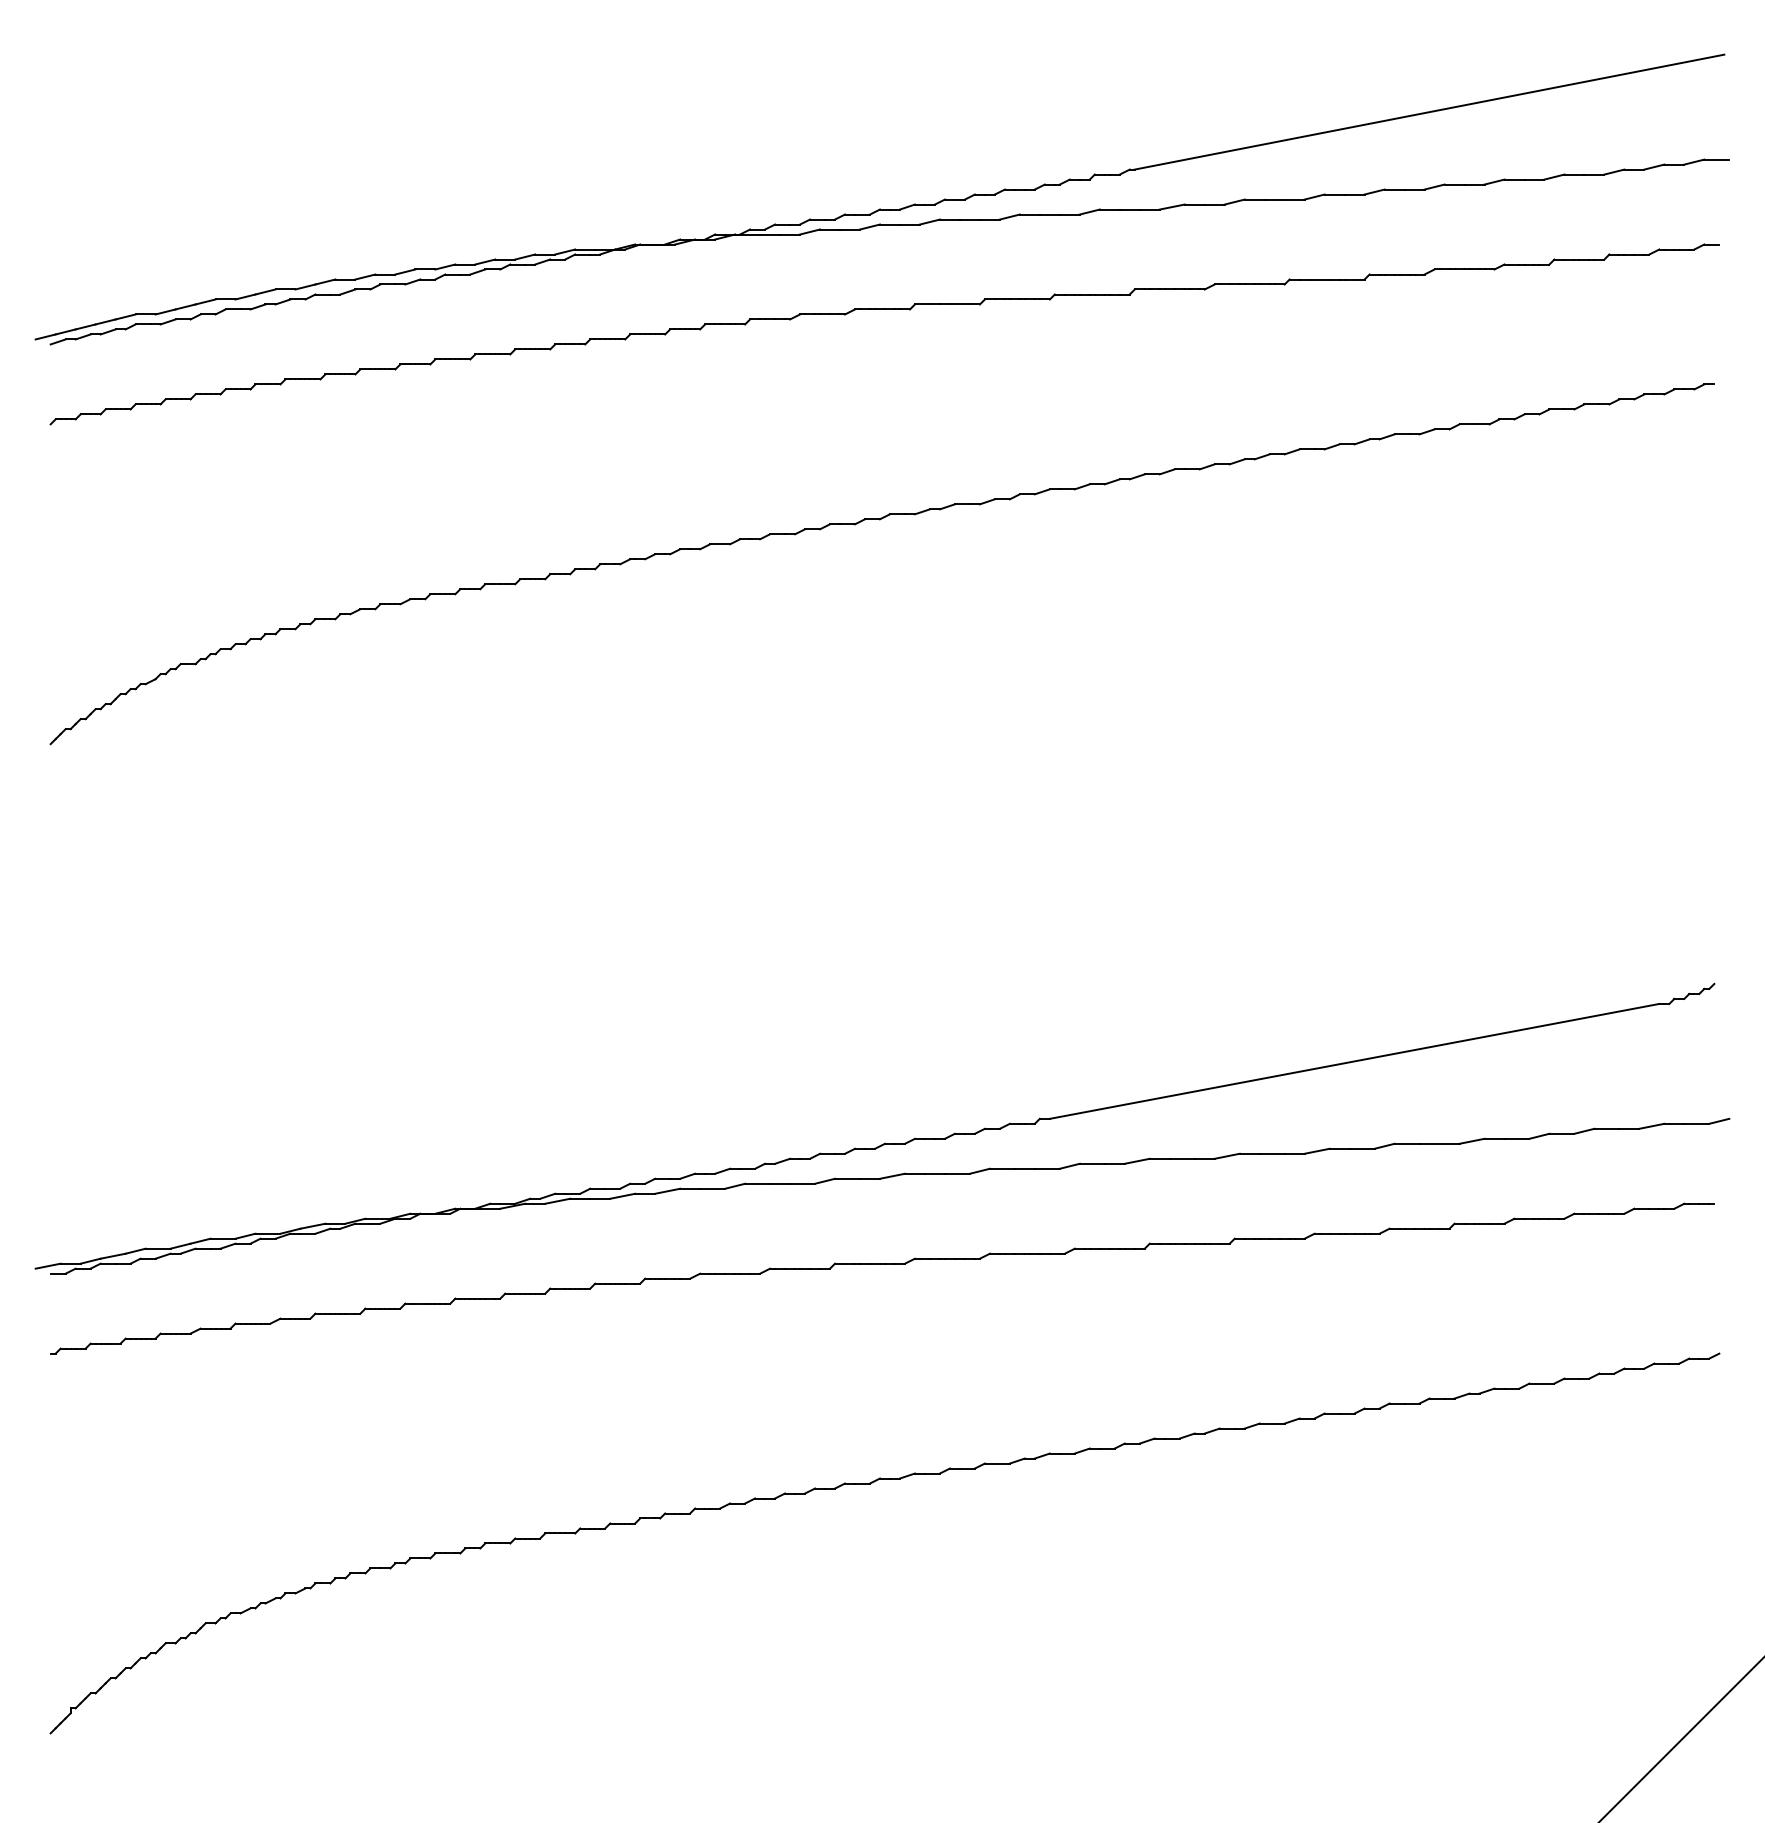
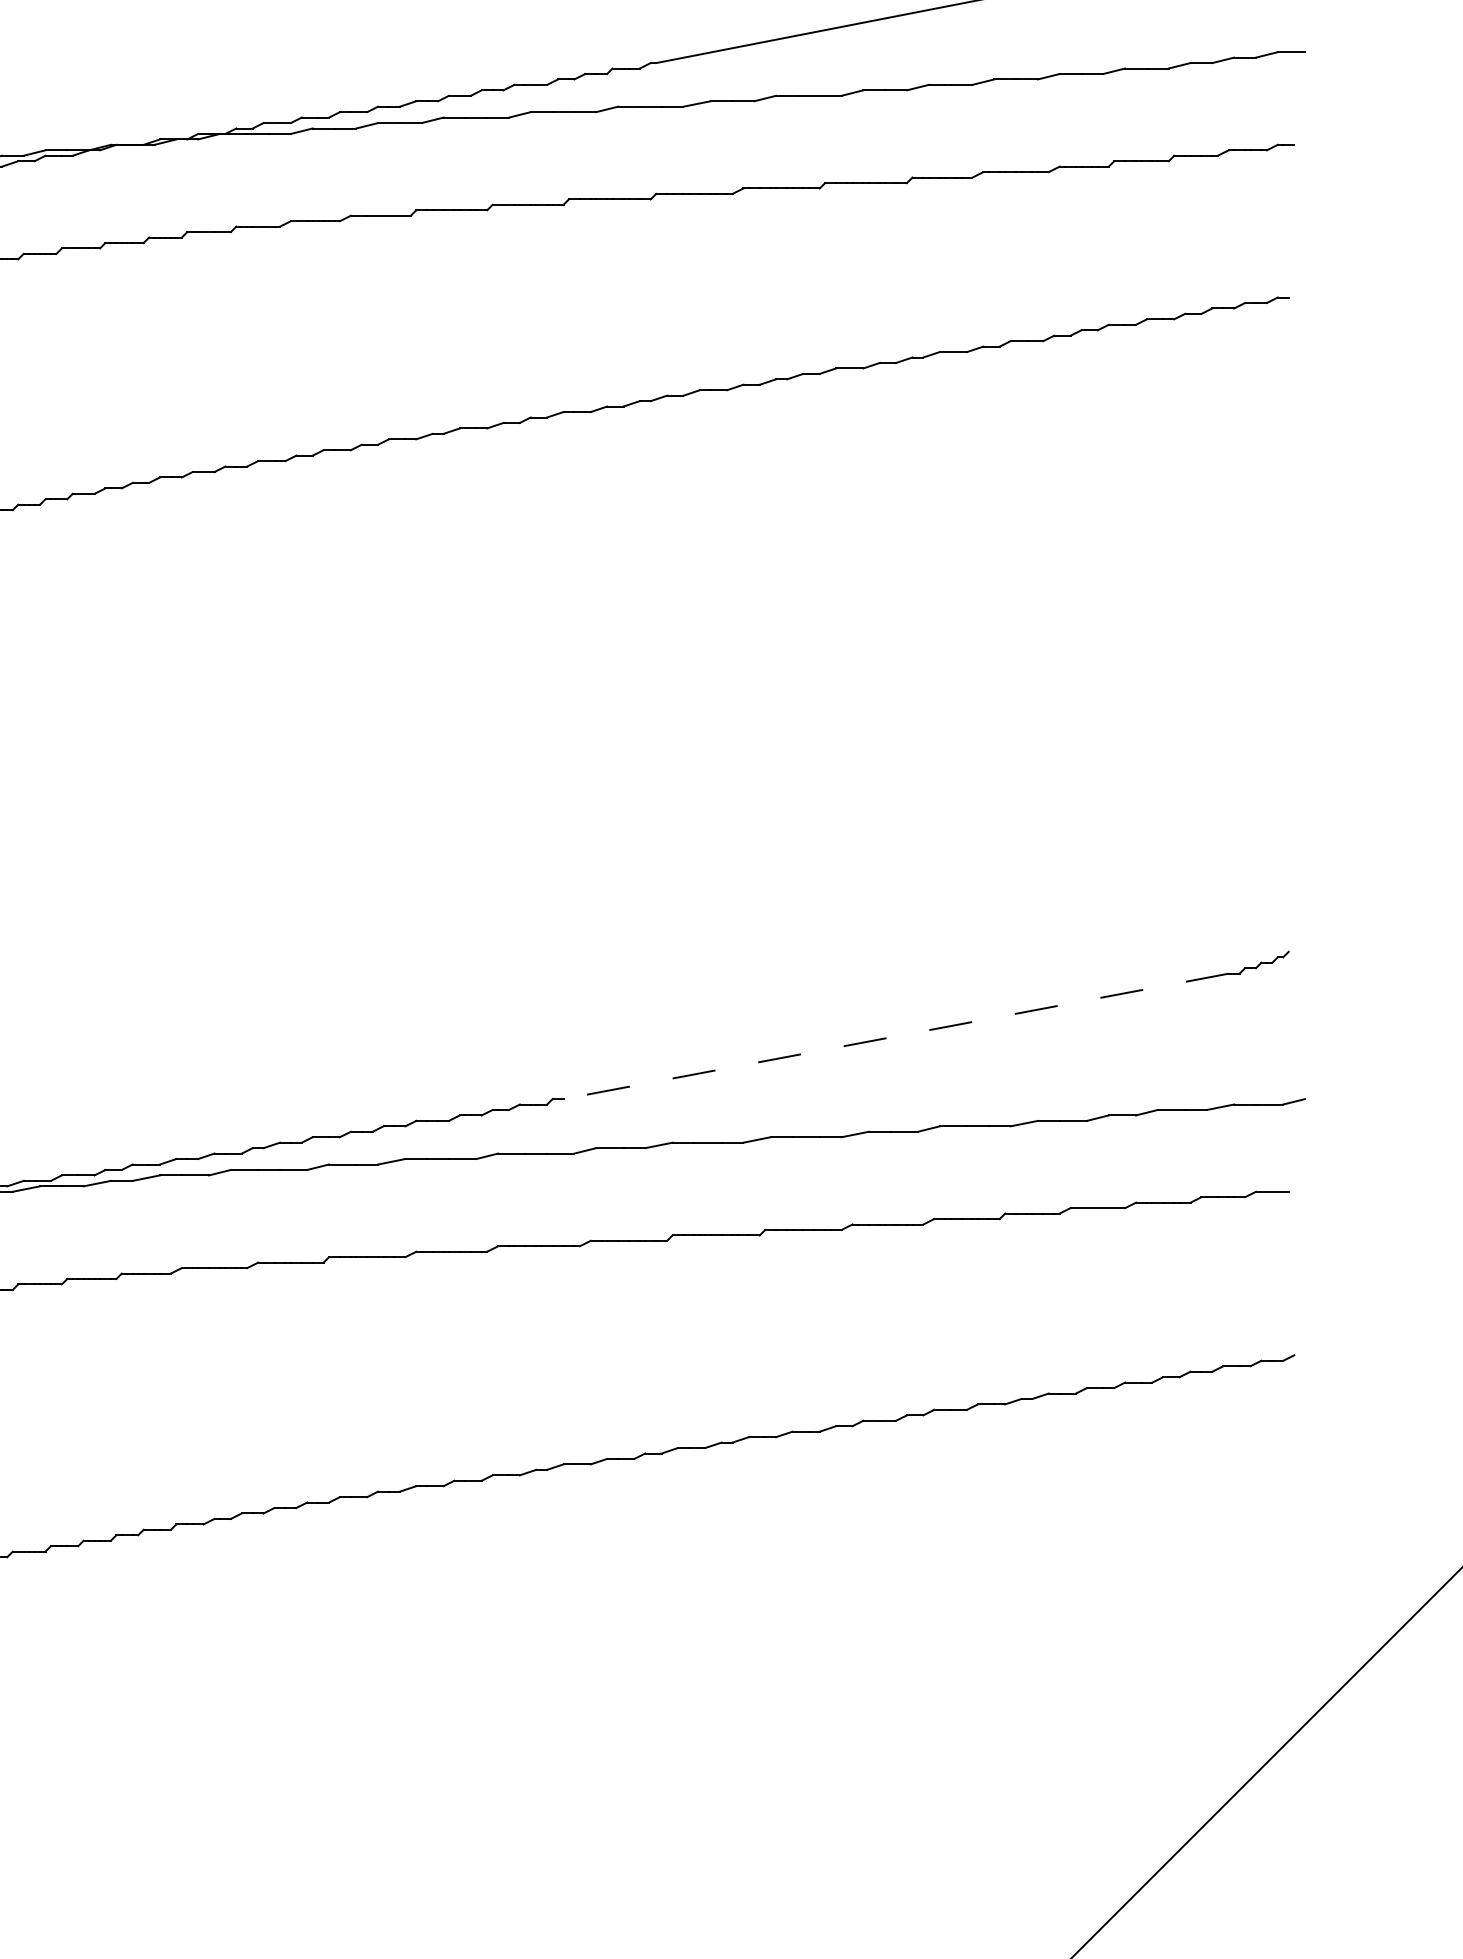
line: (1354, 1061) -> (895, 1036), solid -> dashed

